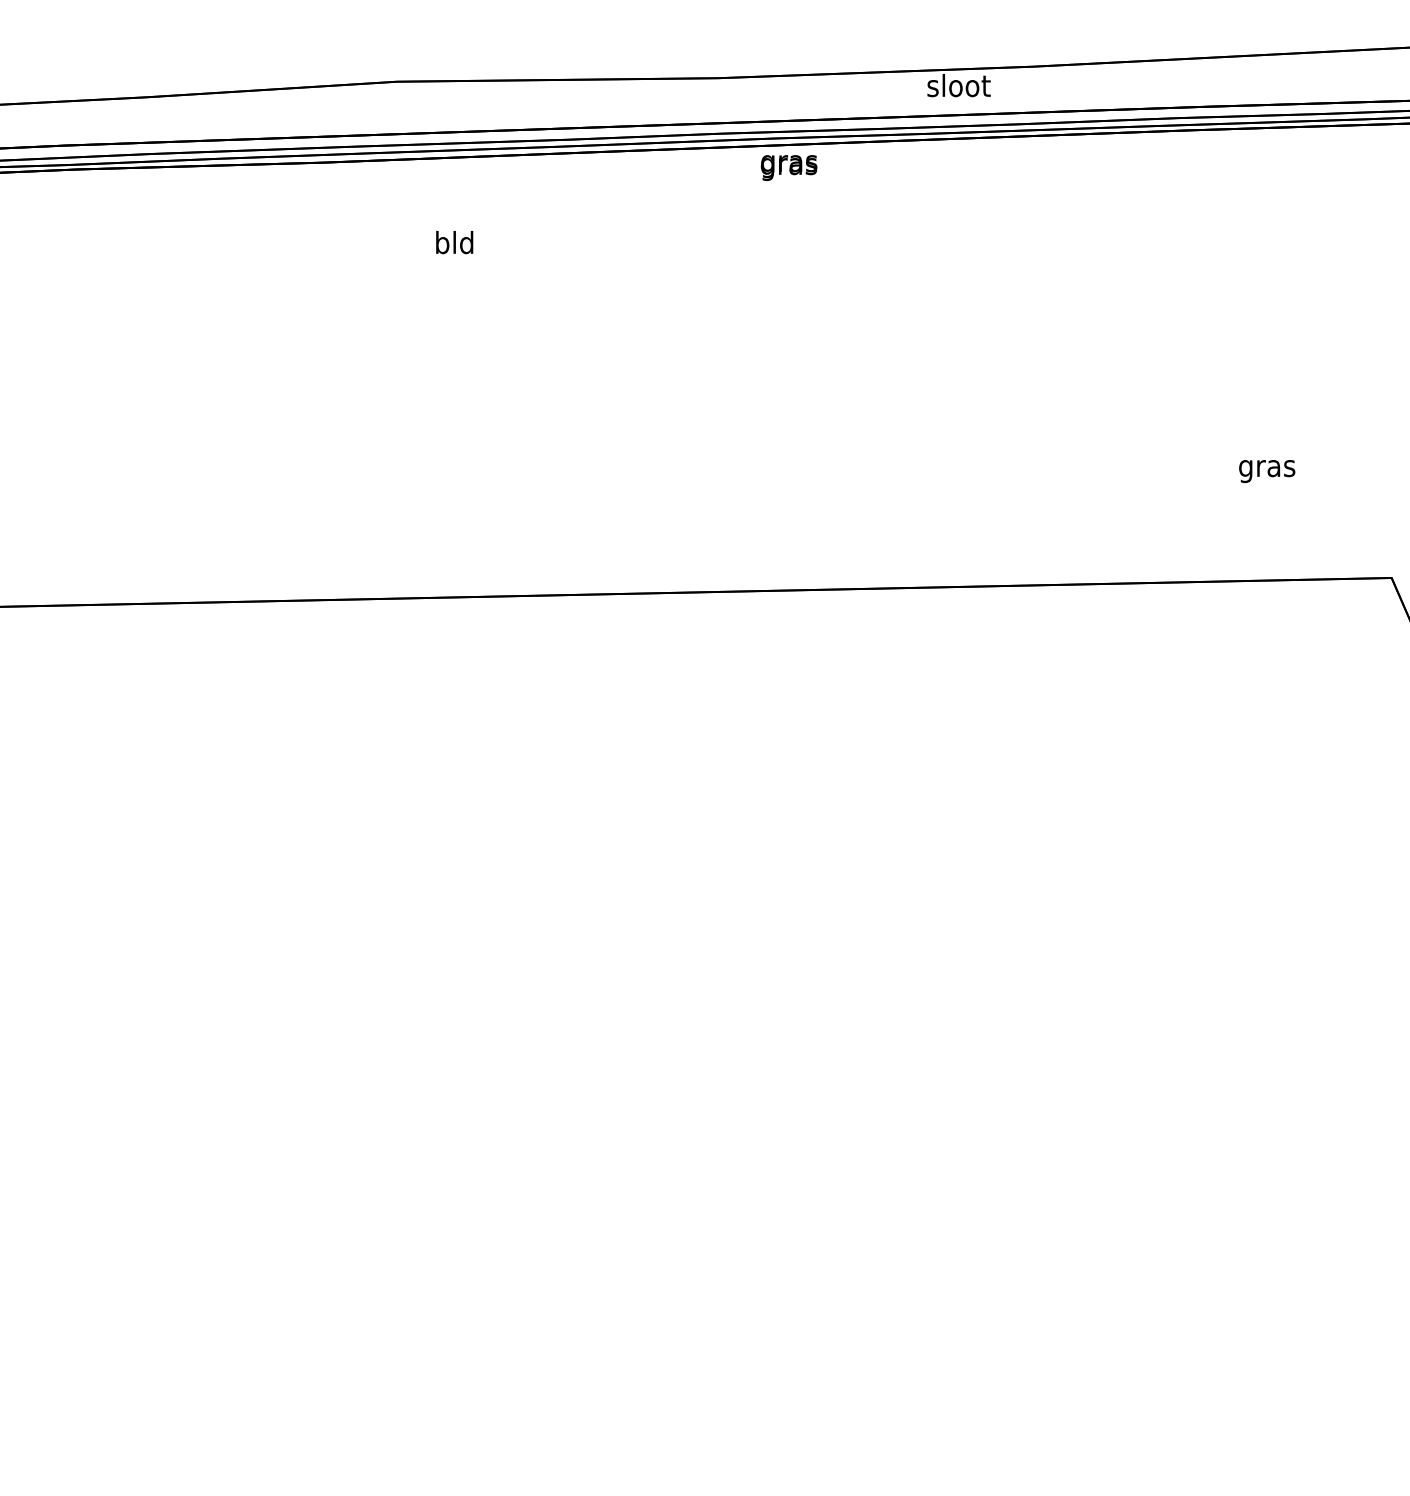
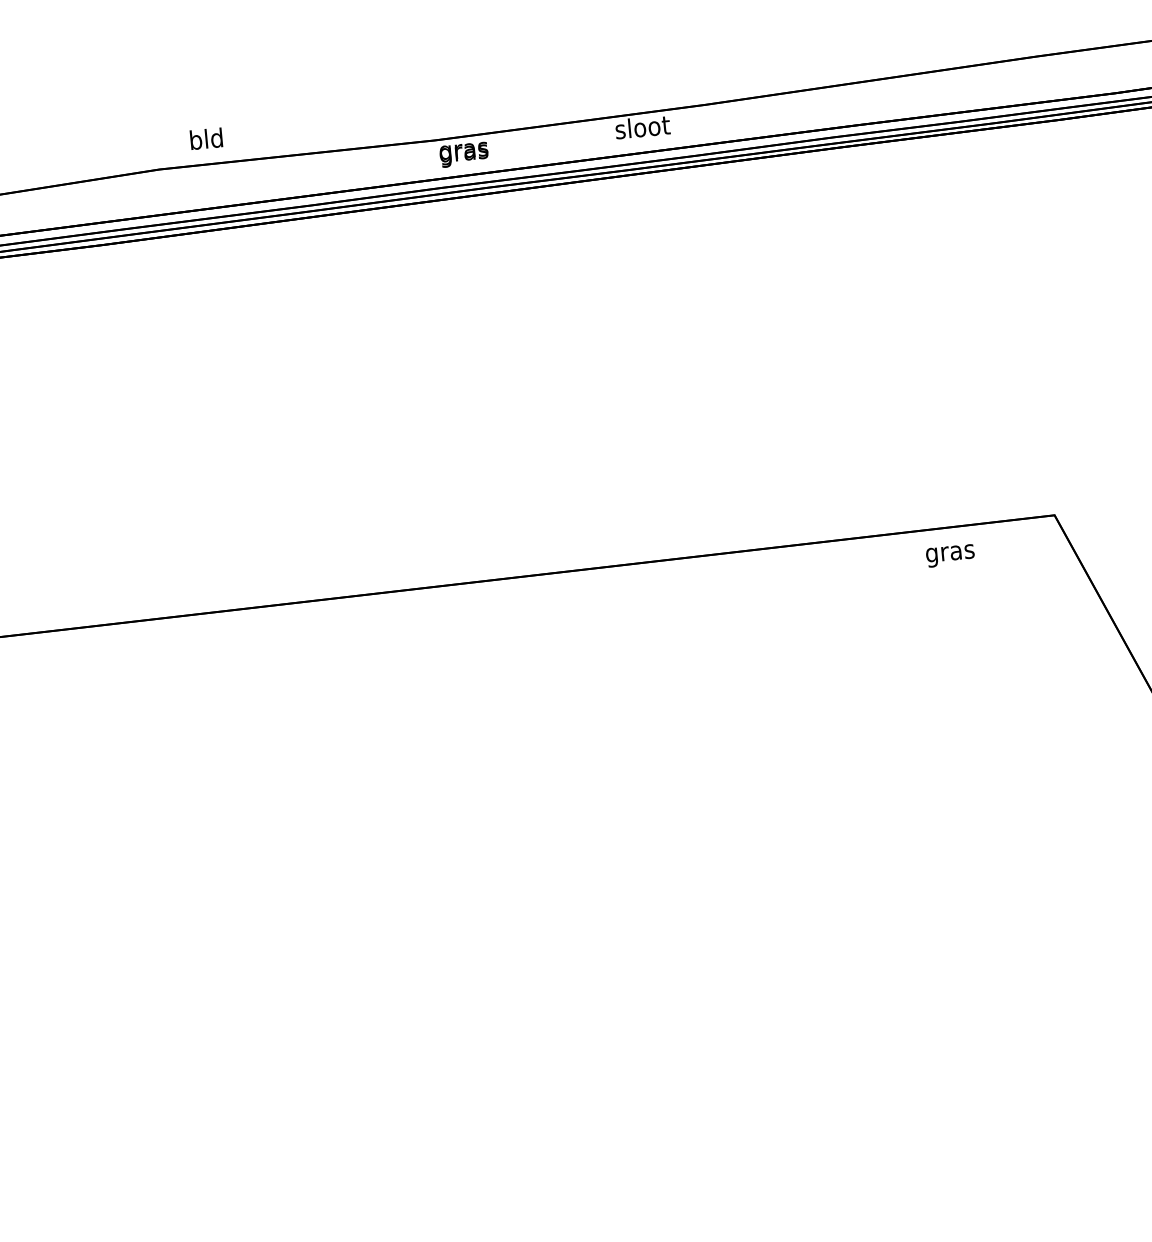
text: (788, 167) -> (463, 154), moved
text: (454, 242) -> (206, 138), moved
text: (1267, 471) -> (950, 555), moved

